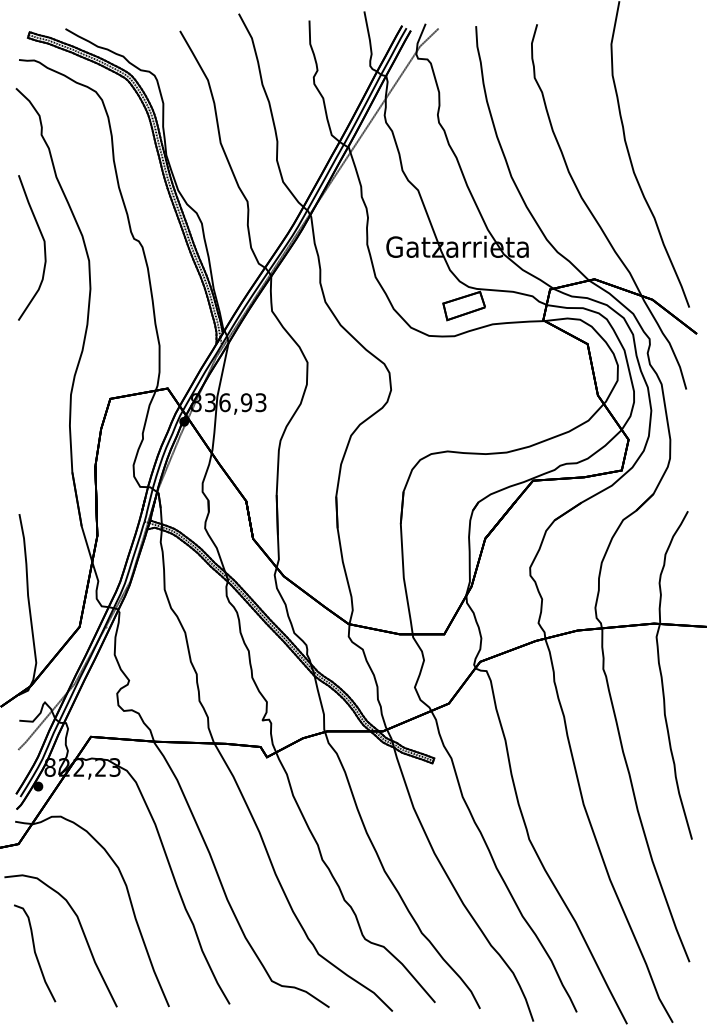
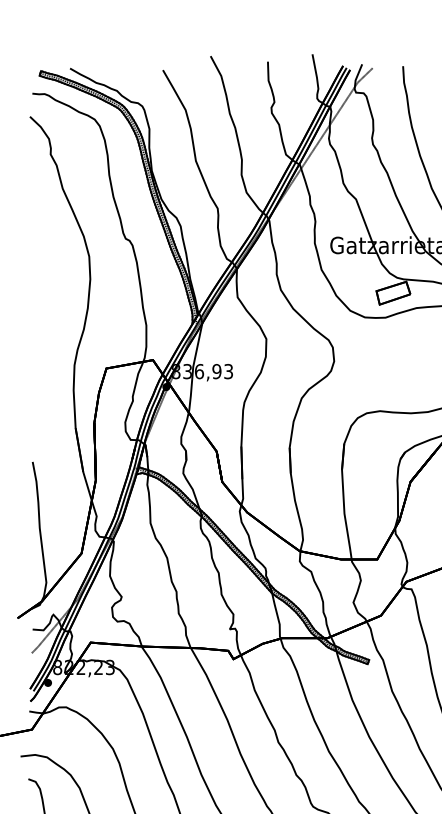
part: (43, 245) -> (52, 244), removed

